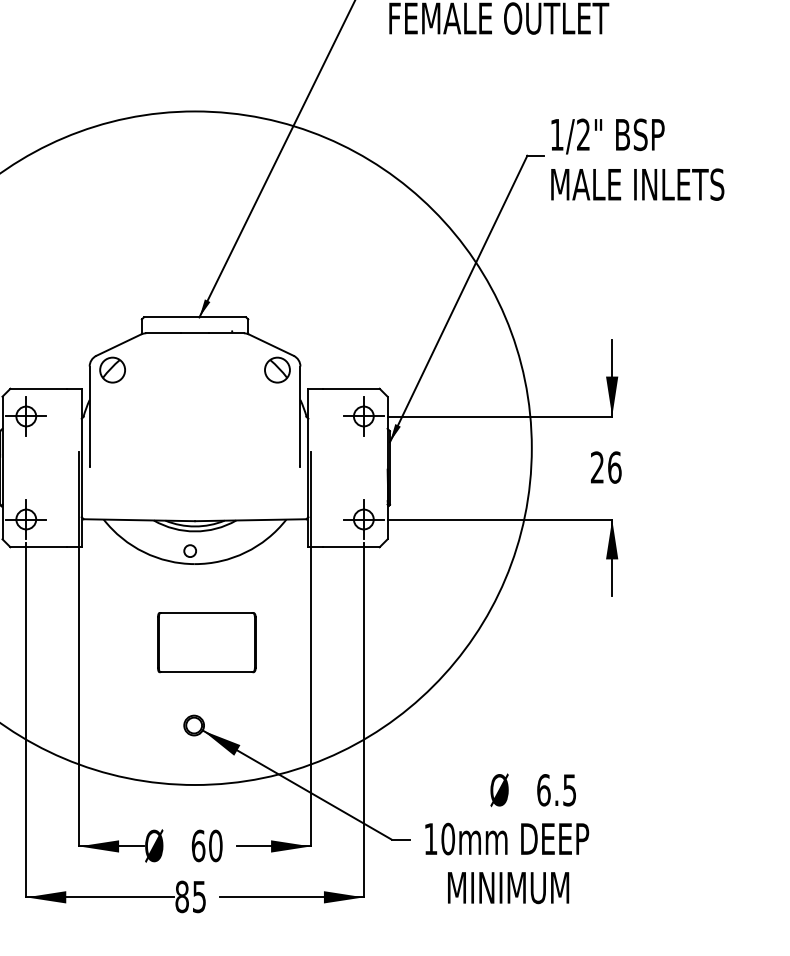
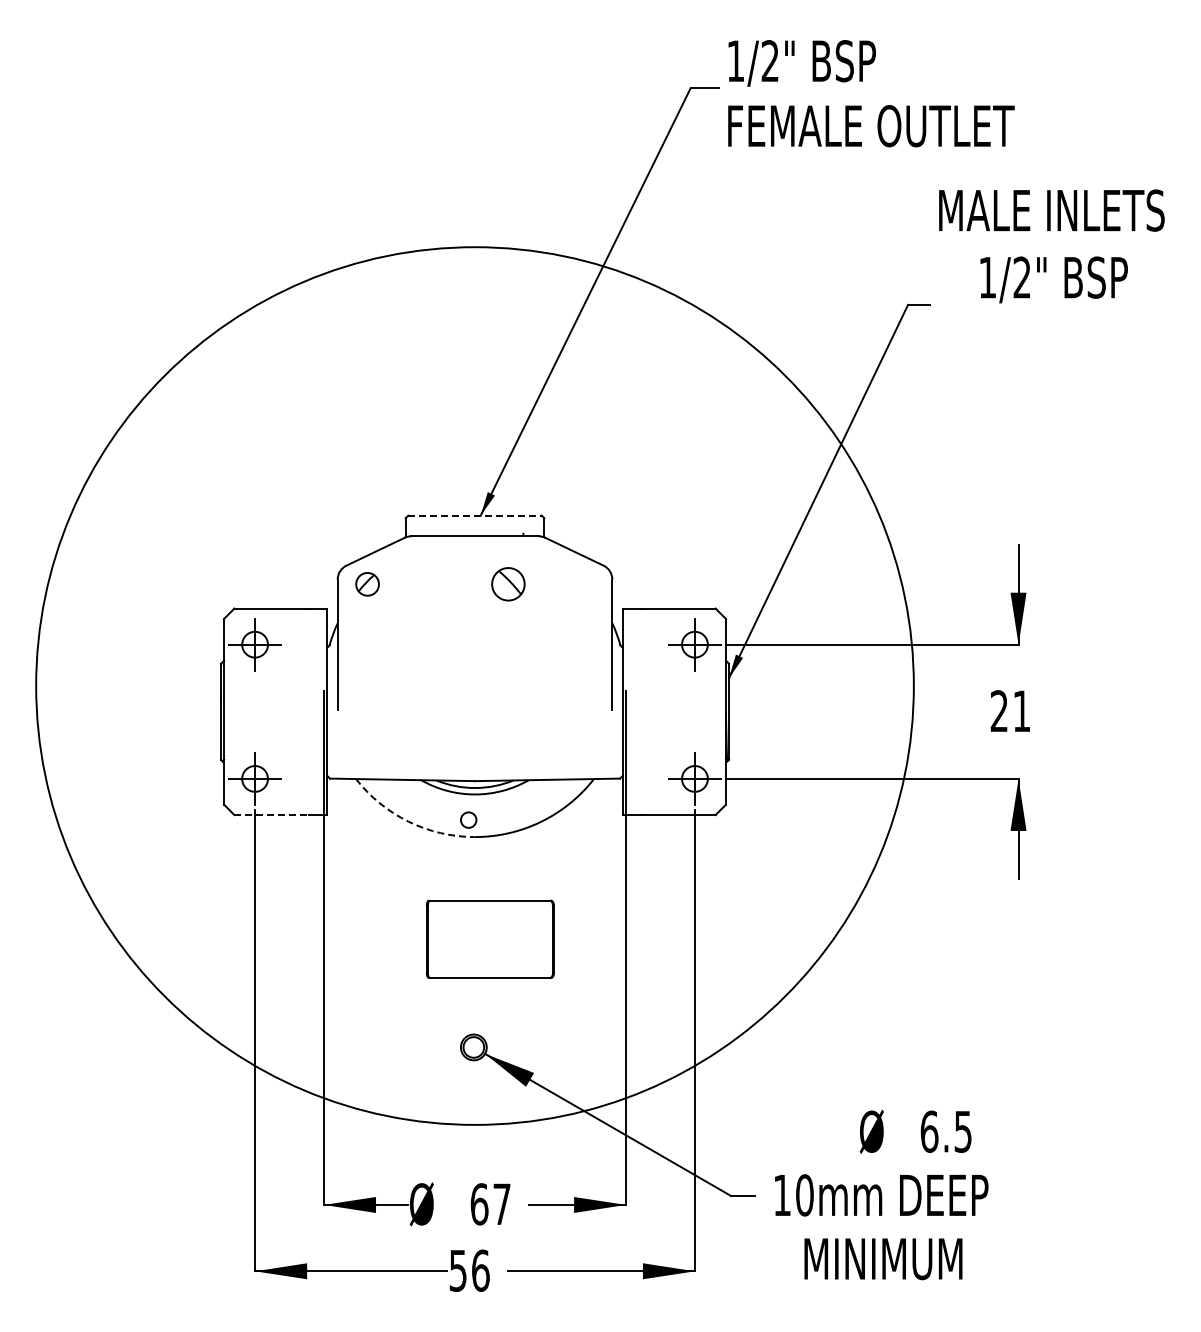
text: (607, 136) -> (1053, 279), moved
text: (637, 184) -> (1051, 210), moved
line: (195, 317) -> (475, 515), solid -> dashed
part: (112, 370) -> (367, 584), size x0.7
part: (277, 370) -> (508, 584), moved
text: (614, 467) -> (1021, 711), 26 -> 21
line: (39, 547) -> (272, 815), solid -> dashed
arc: (144, 552) -> (408, 821), solid -> dashed
text: (215, 846) -> (501, 1204), 60 -> 67
text: (190, 896) -> (469, 1270), 85 -> 56

